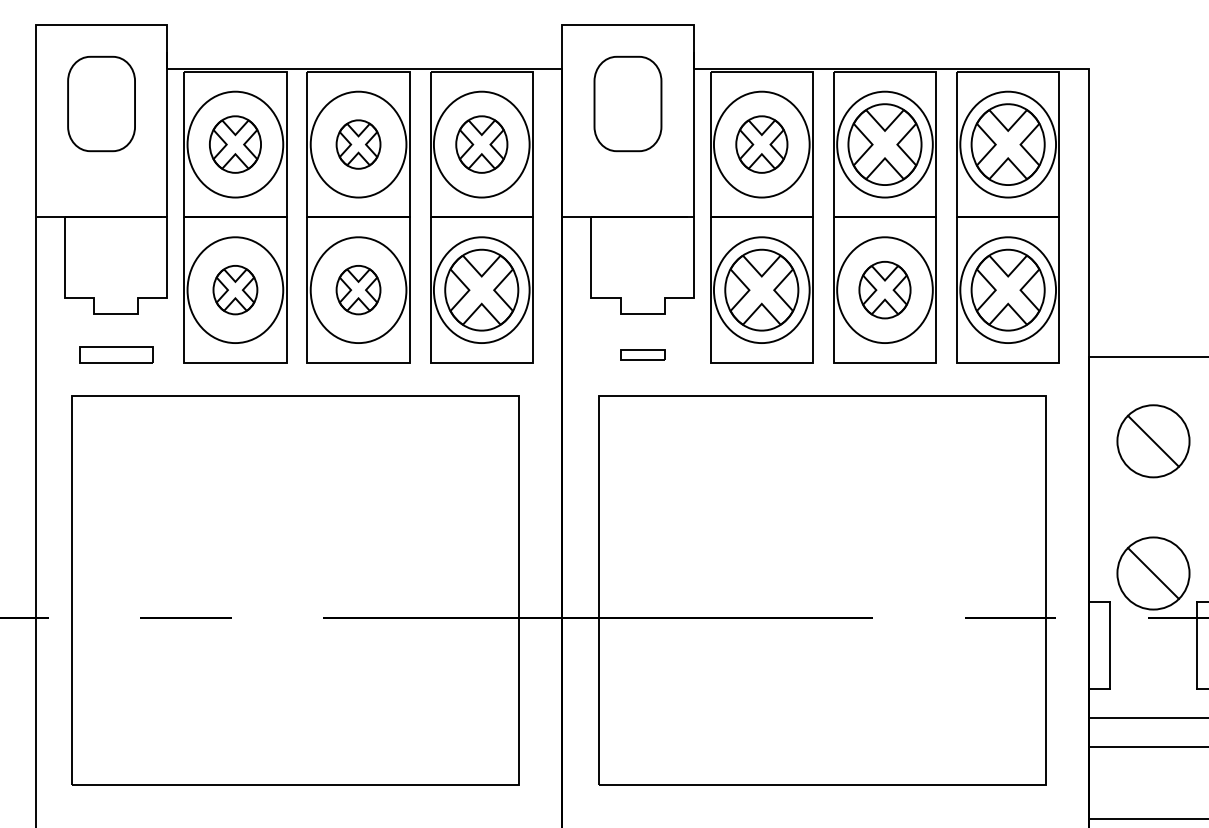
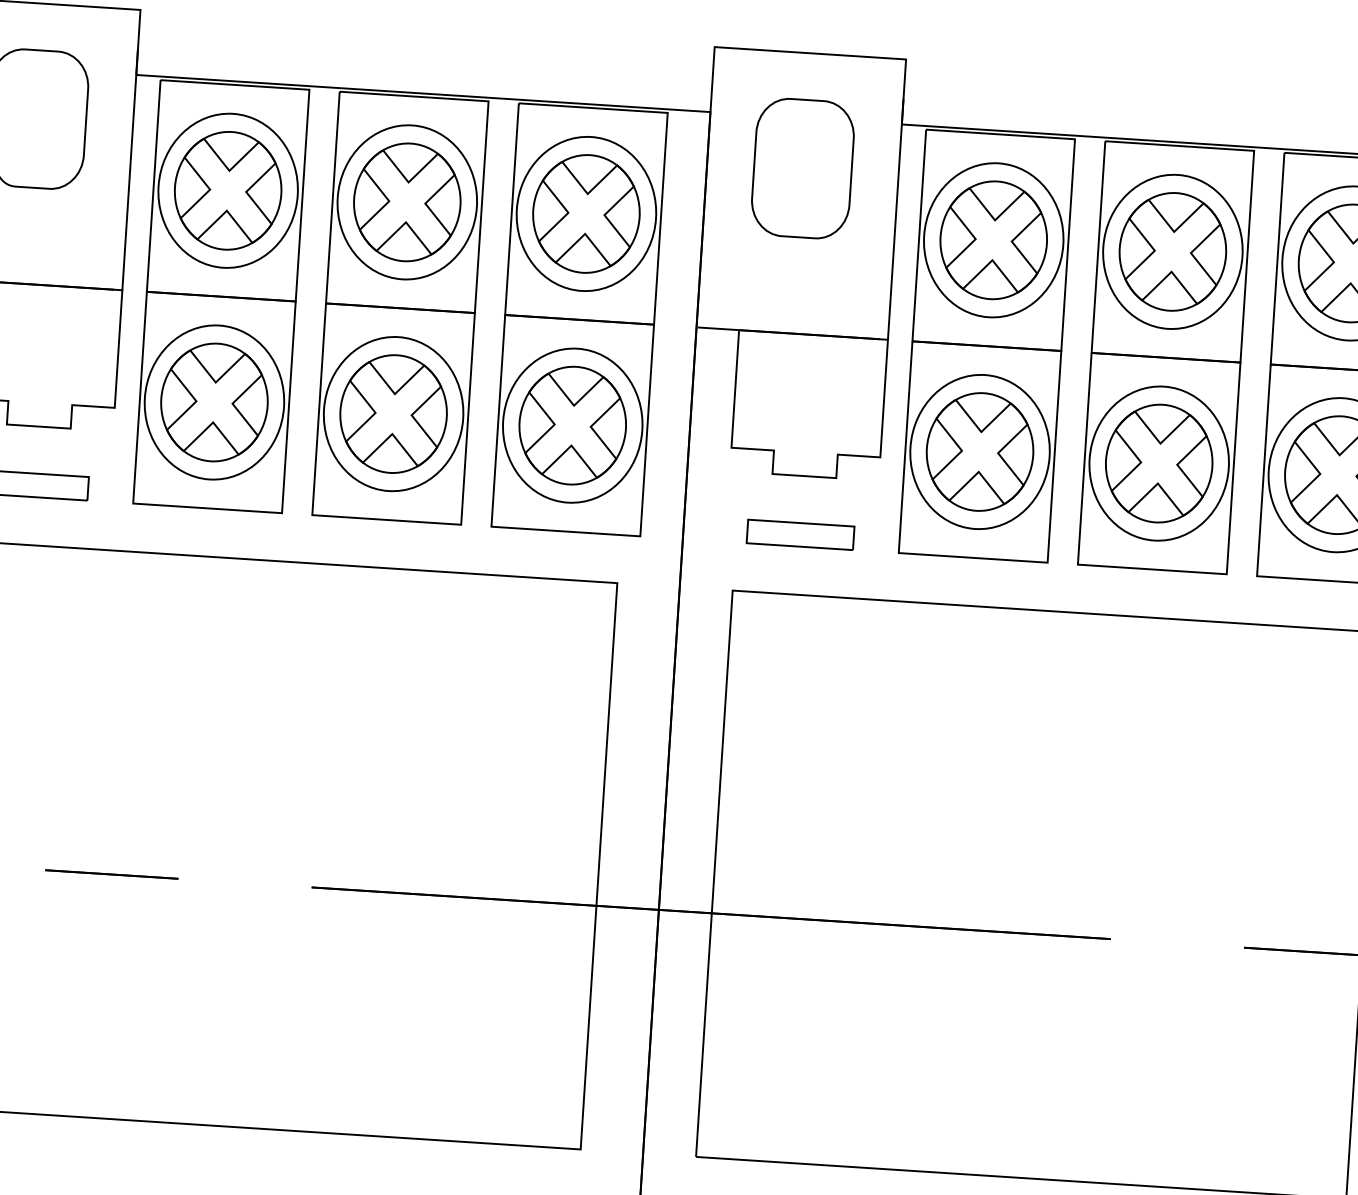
part: (235, 144) -> (228, 190), size x1.43
part: (358, 144) -> (407, 202), size x1.67
part: (481, 144) -> (586, 213), size x1.43
part: (761, 144) -> (993, 240), size x1.43
part: (235, 289) -> (214, 401), size x1.67
part: (358, 289) -> (393, 413), size x1.67
part: (884, 289) -> (1158, 462), size x1.43
part: (642, 354) -> (800, 534), size x1.67

